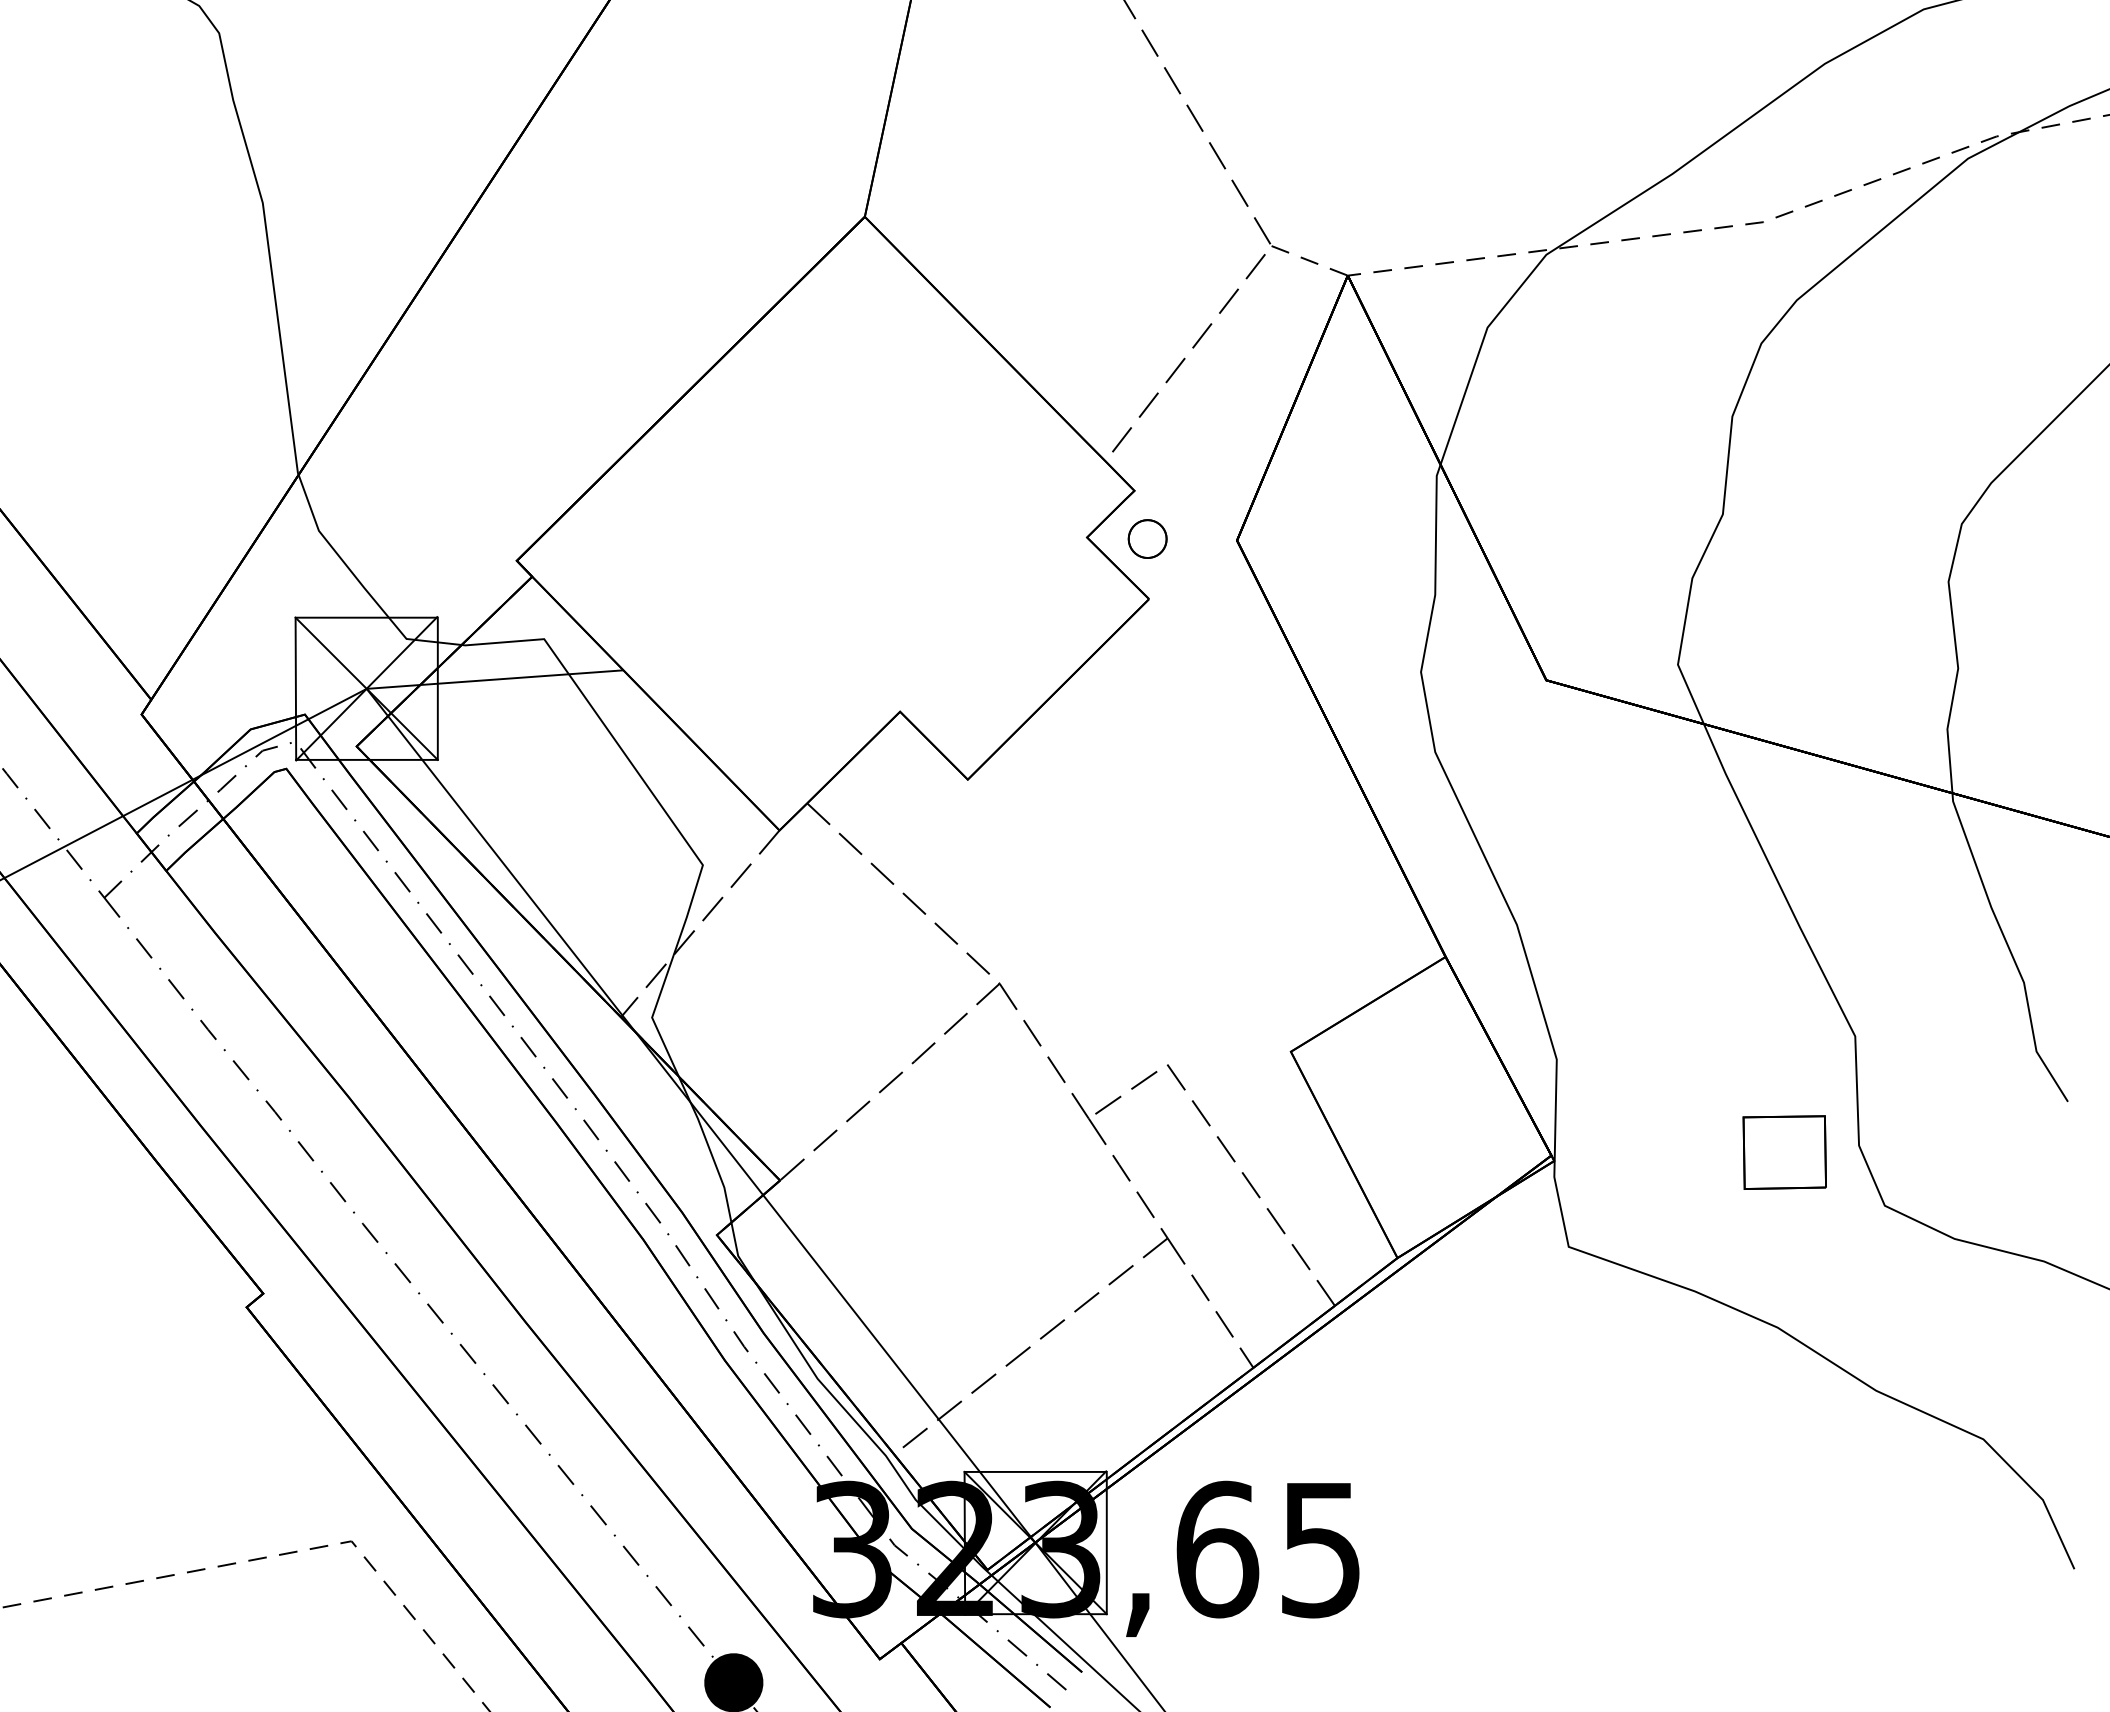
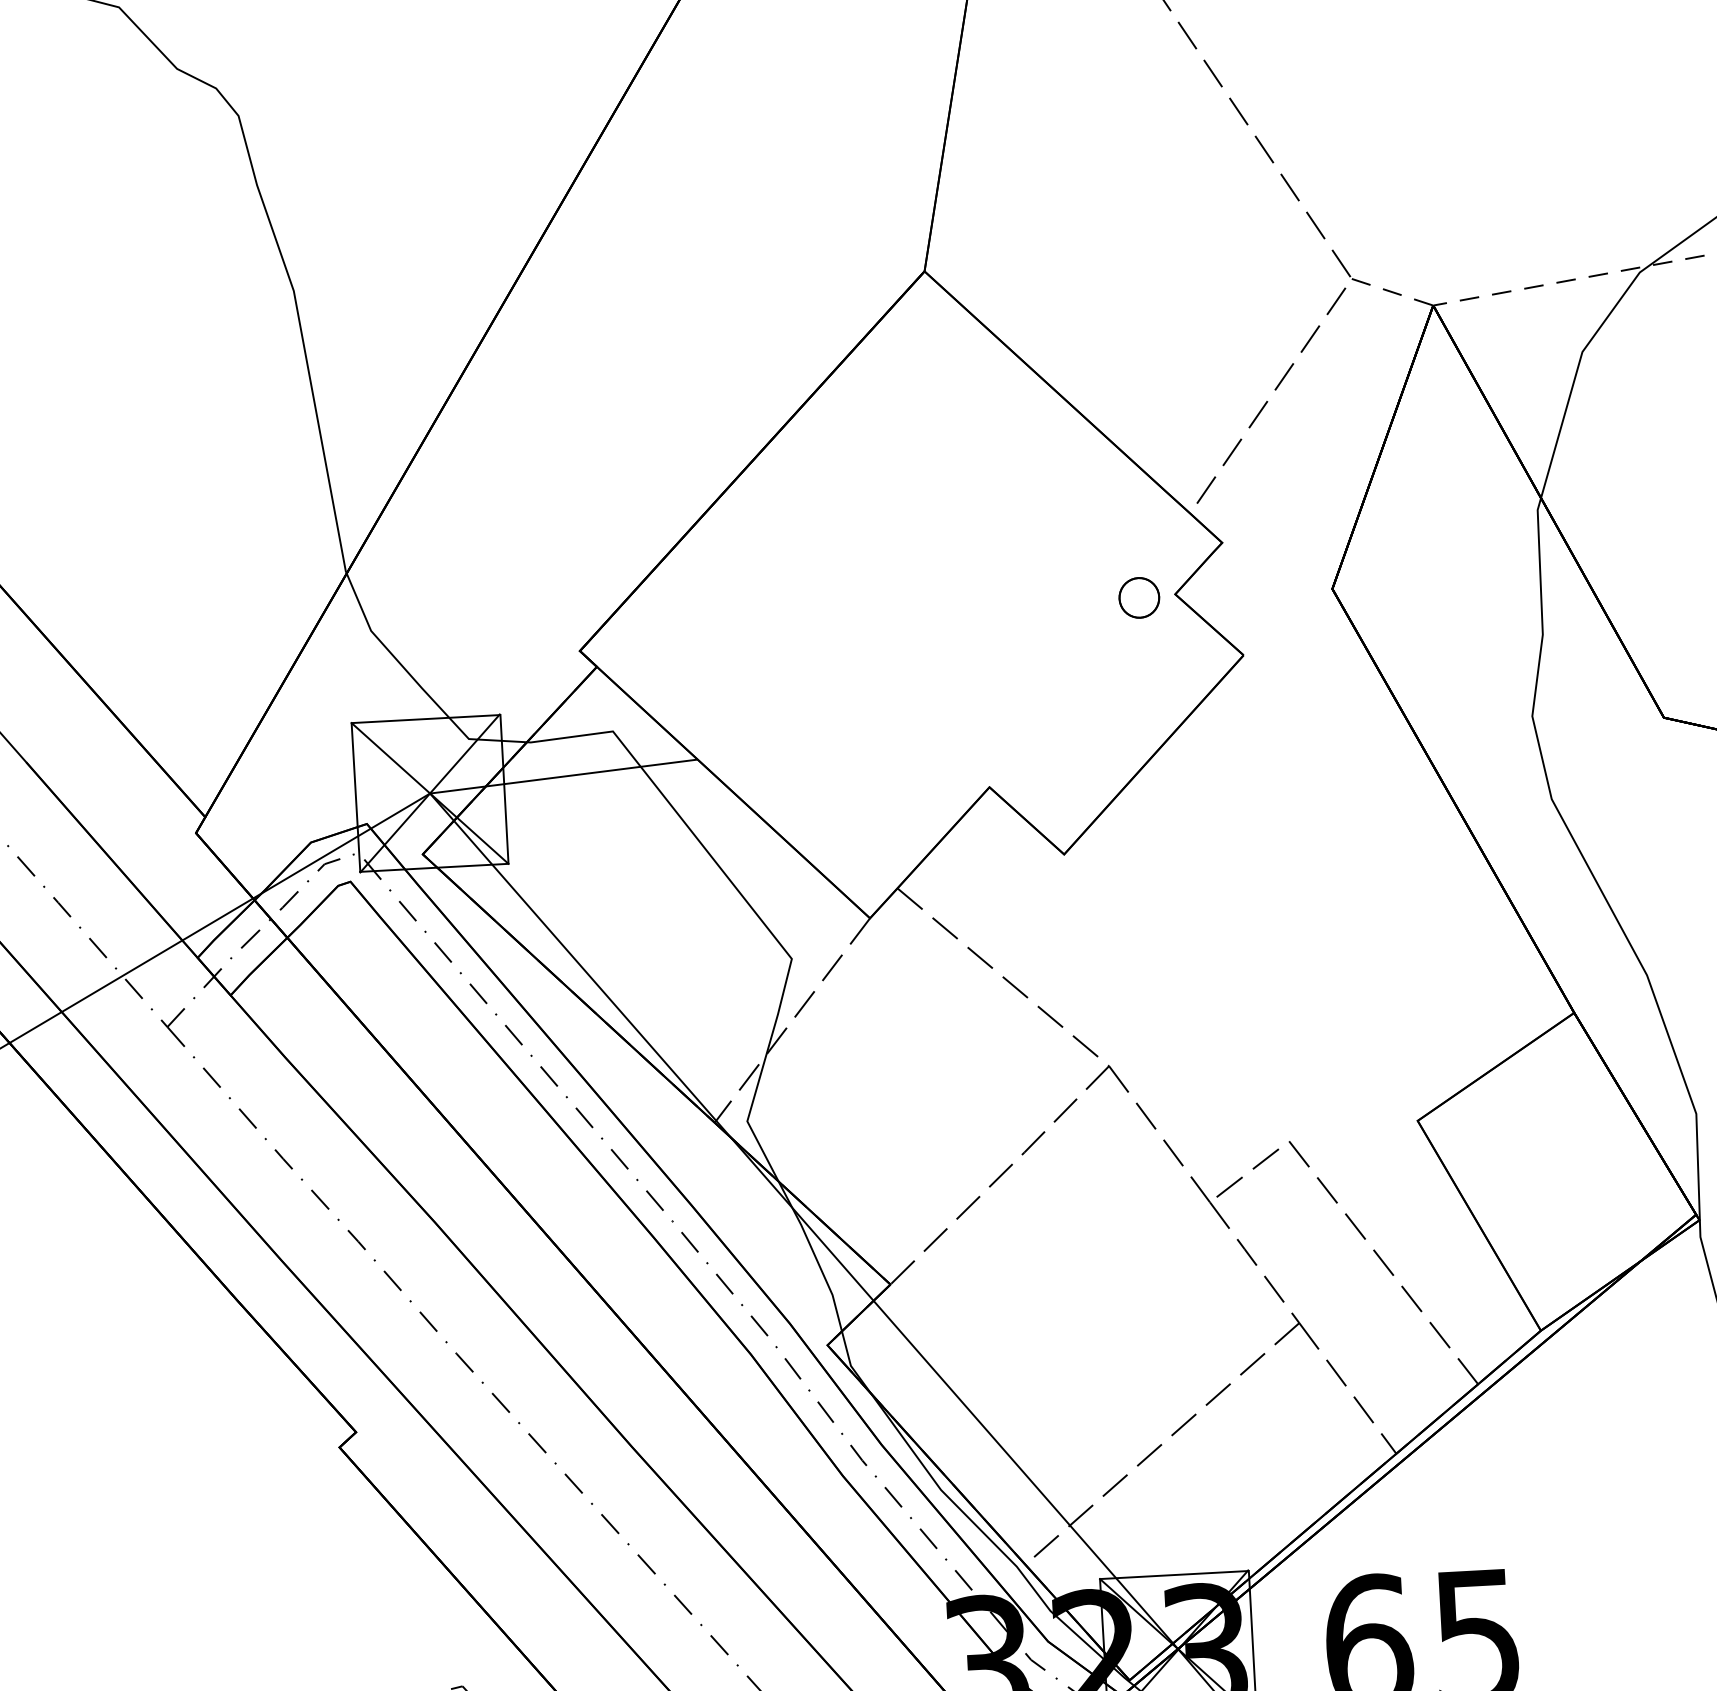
part: (1147, 538) -> (1139, 597), moved

